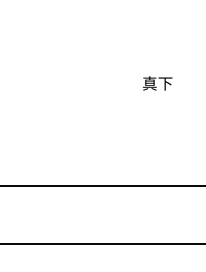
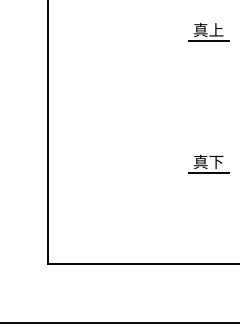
line: (157, 95) -> (208, 173), added

